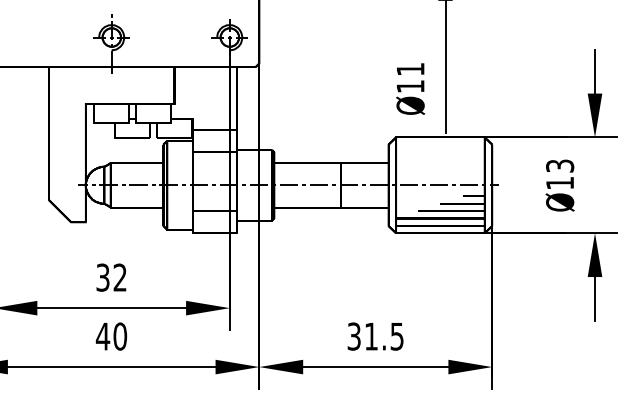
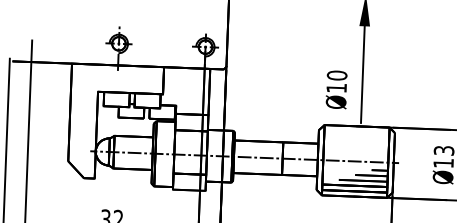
text: (410, 69) -> (337, 75), Ø11 -> Ø10

